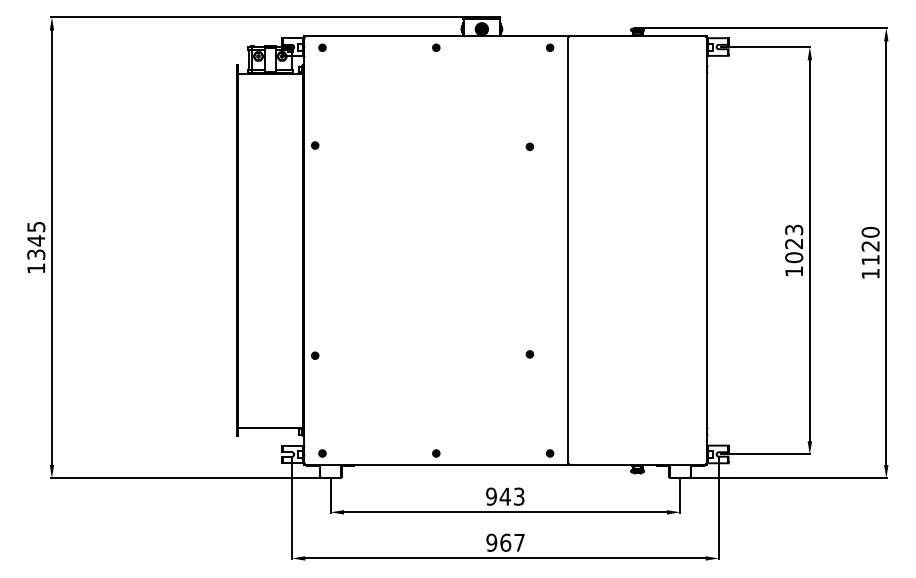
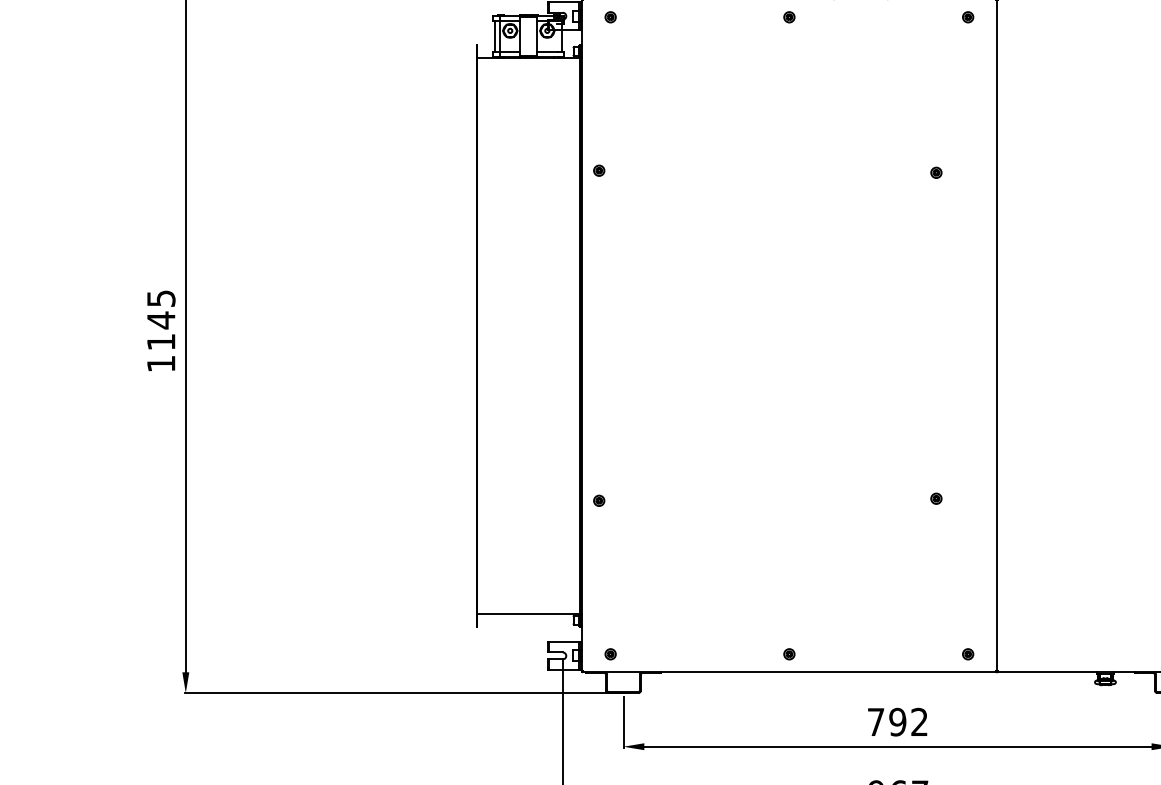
text: (36, 254) -> (161, 341), 1345 -> 1145
text: (505, 496) -> (898, 721), 943 -> 792

